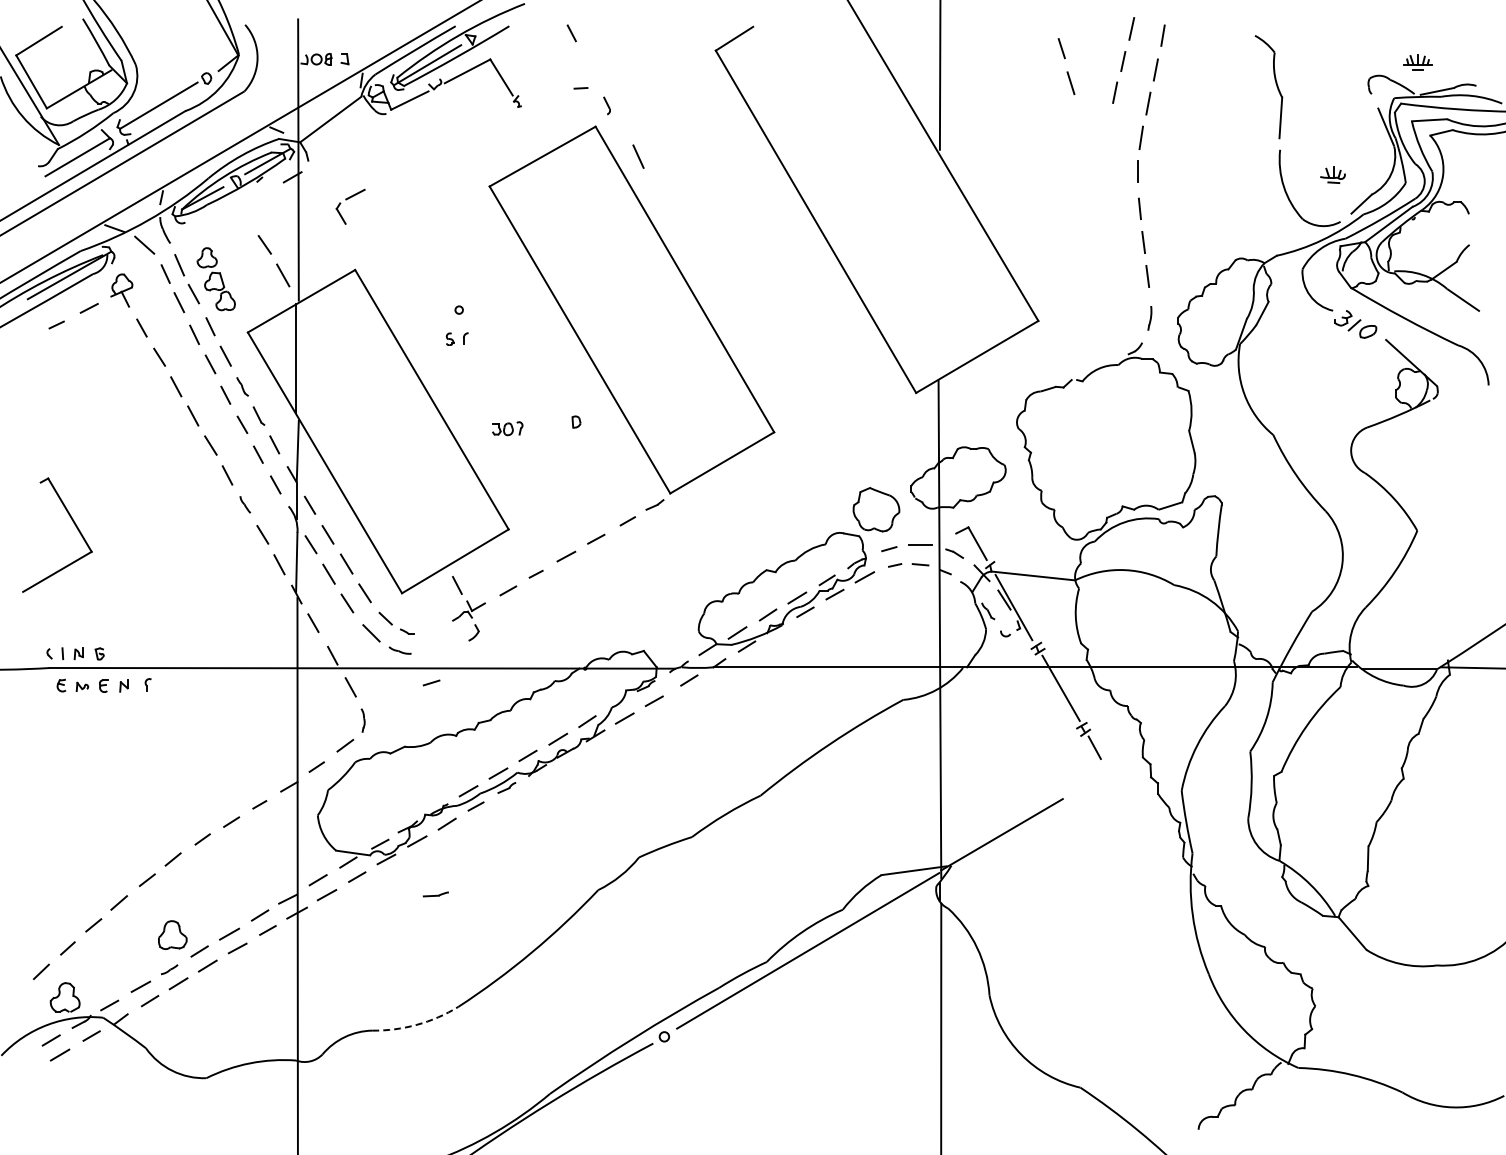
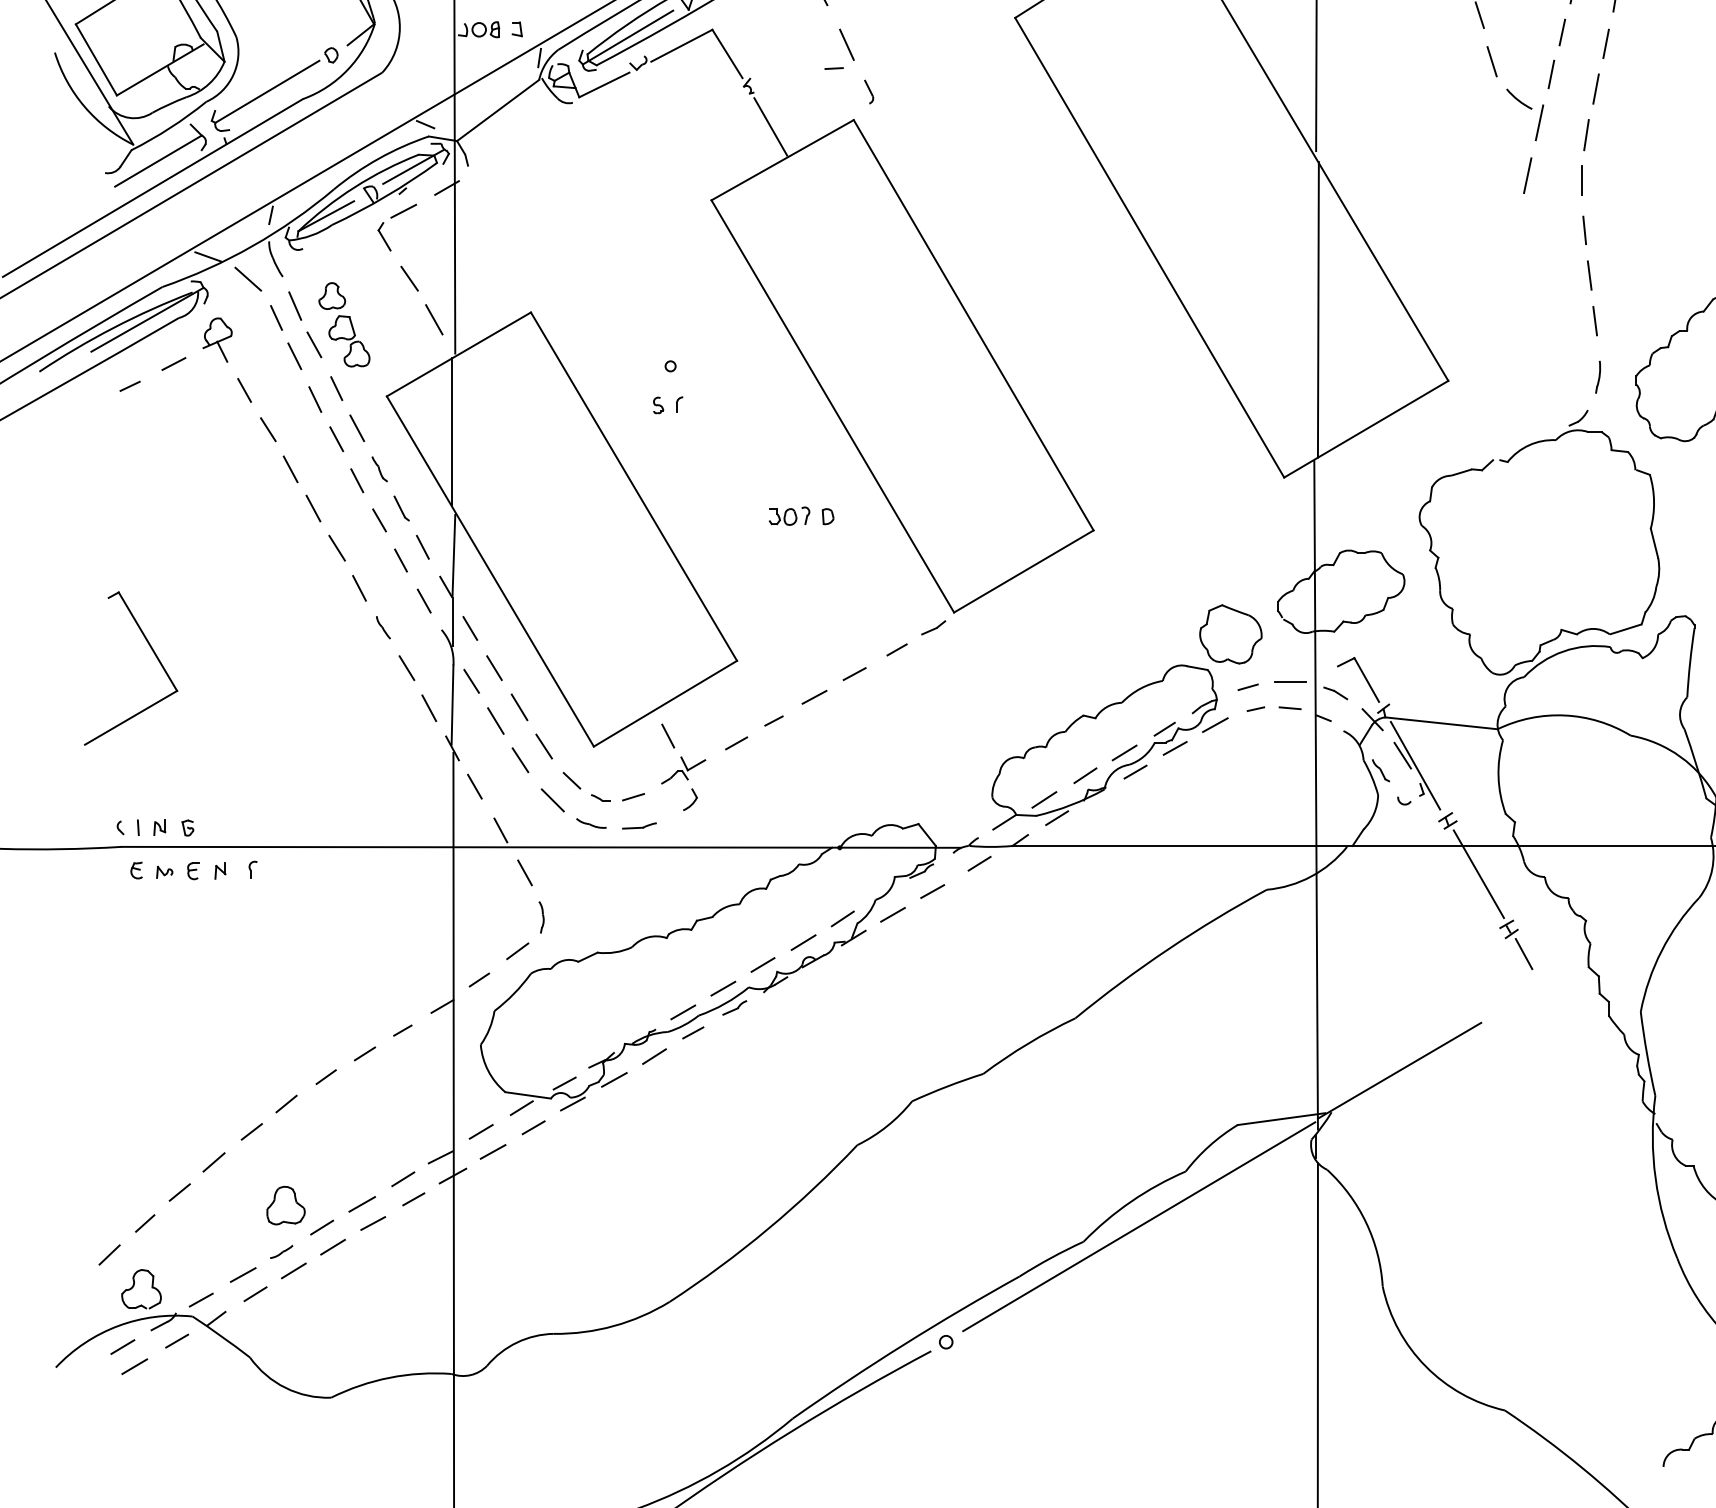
part: (1095, 122) -> (1525, 114), added
line: (533, 131) -> (770, 126), added
line: (638, 156) -> (846, 44), moved
line: (1097, 168) -> (1527, 176), added
part: (346, 200) -> (391, 219), moved
line: (941, 267) -> (1318, 309), added
part: (507, 428) -> (789, 515), moved
line: (431, 682) -> (633, 796), moved
part: (435, 894) -> (638, 826), moved
arc: (416, 1024) -> (613, 1325), dashed -> solid

